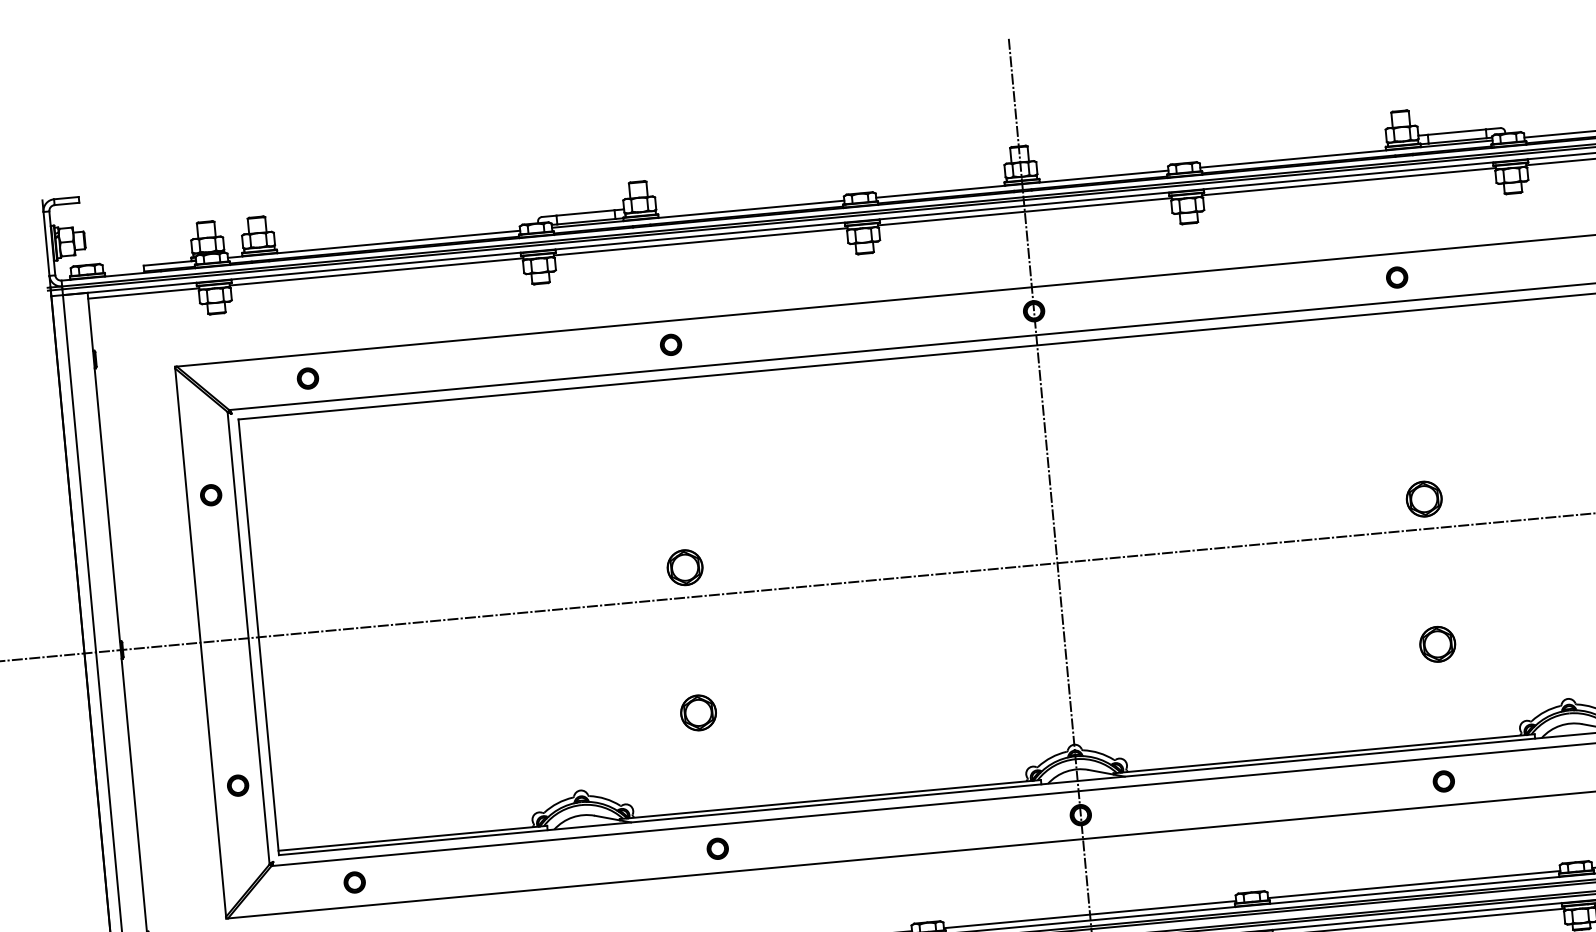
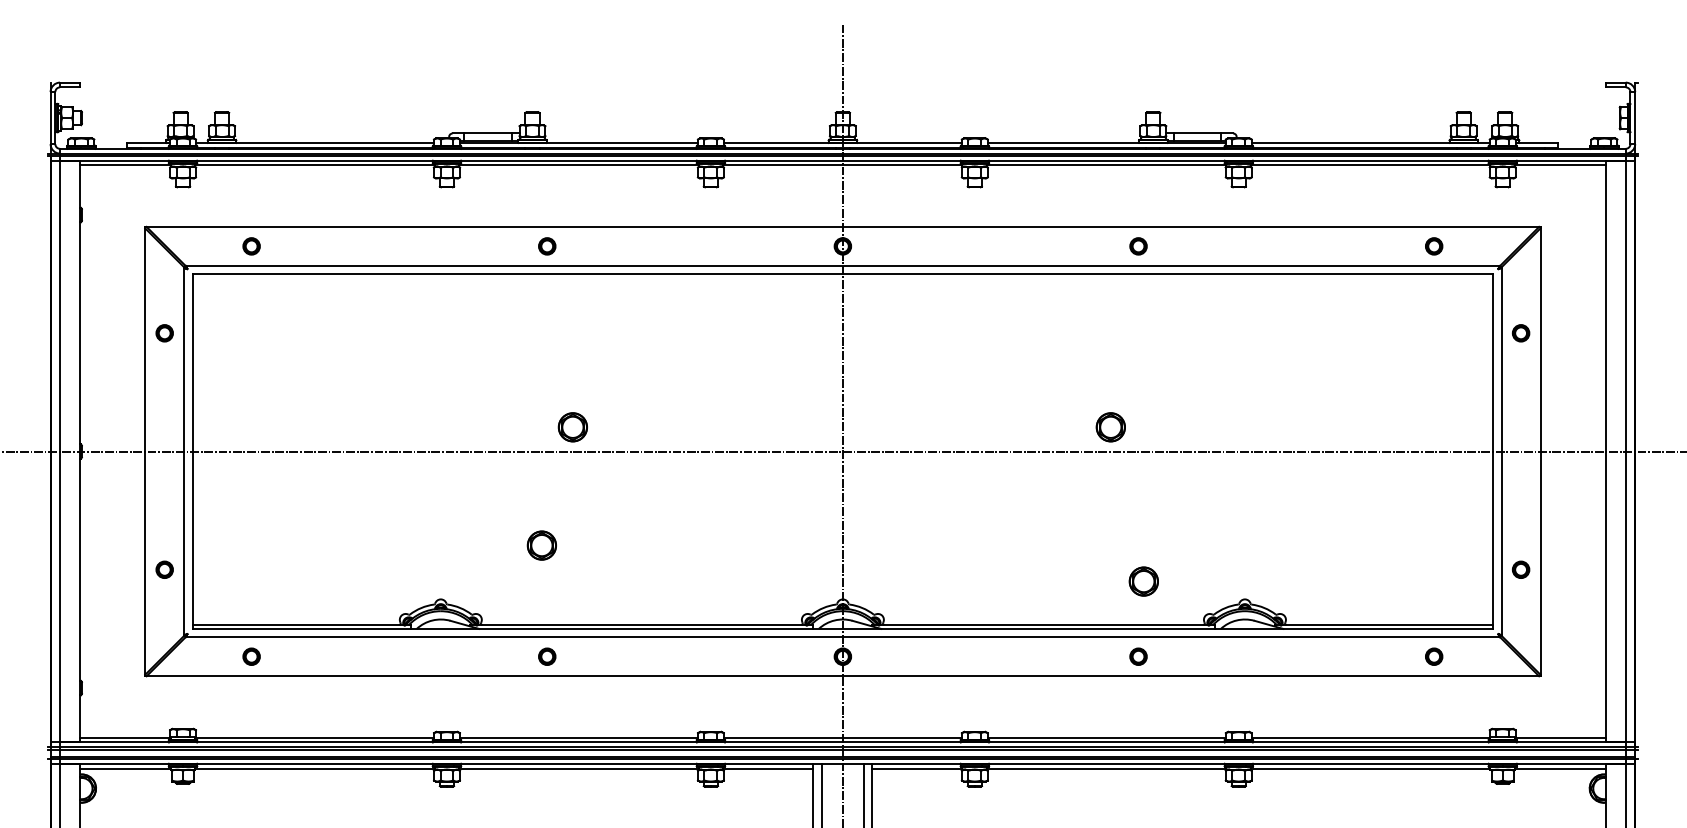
part: (1423, 499) -> (1110, 427), moved
part: (684, 567) -> (572, 427), moved
part: (1437, 644) -> (1143, 581), moved

